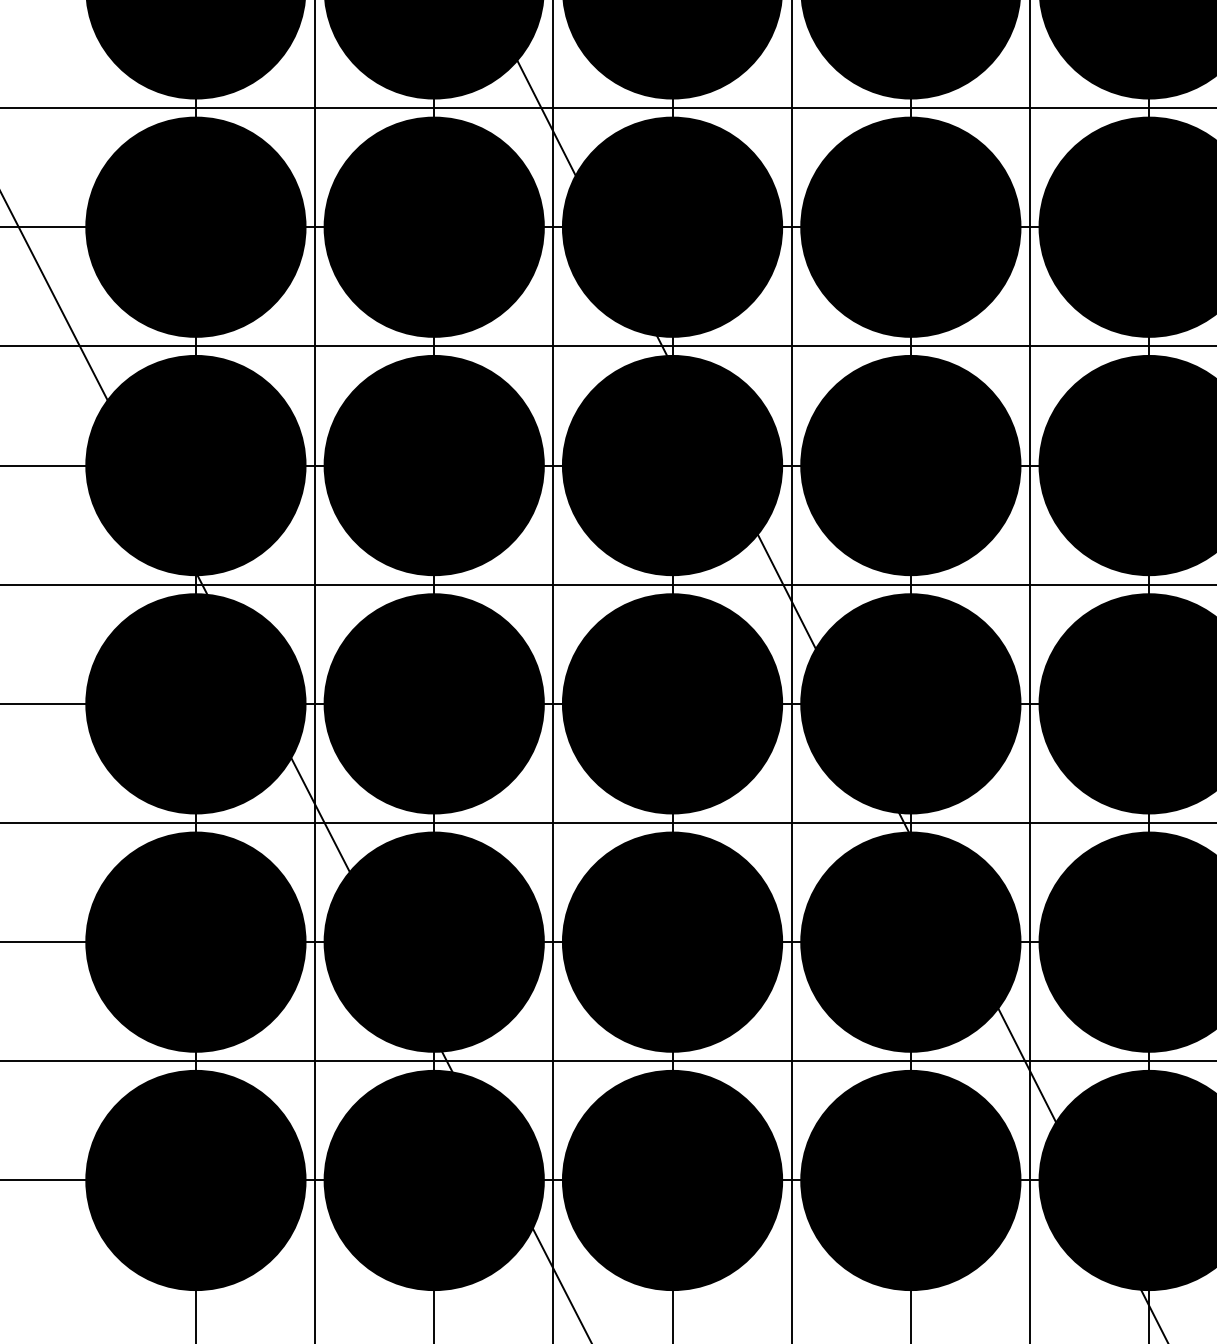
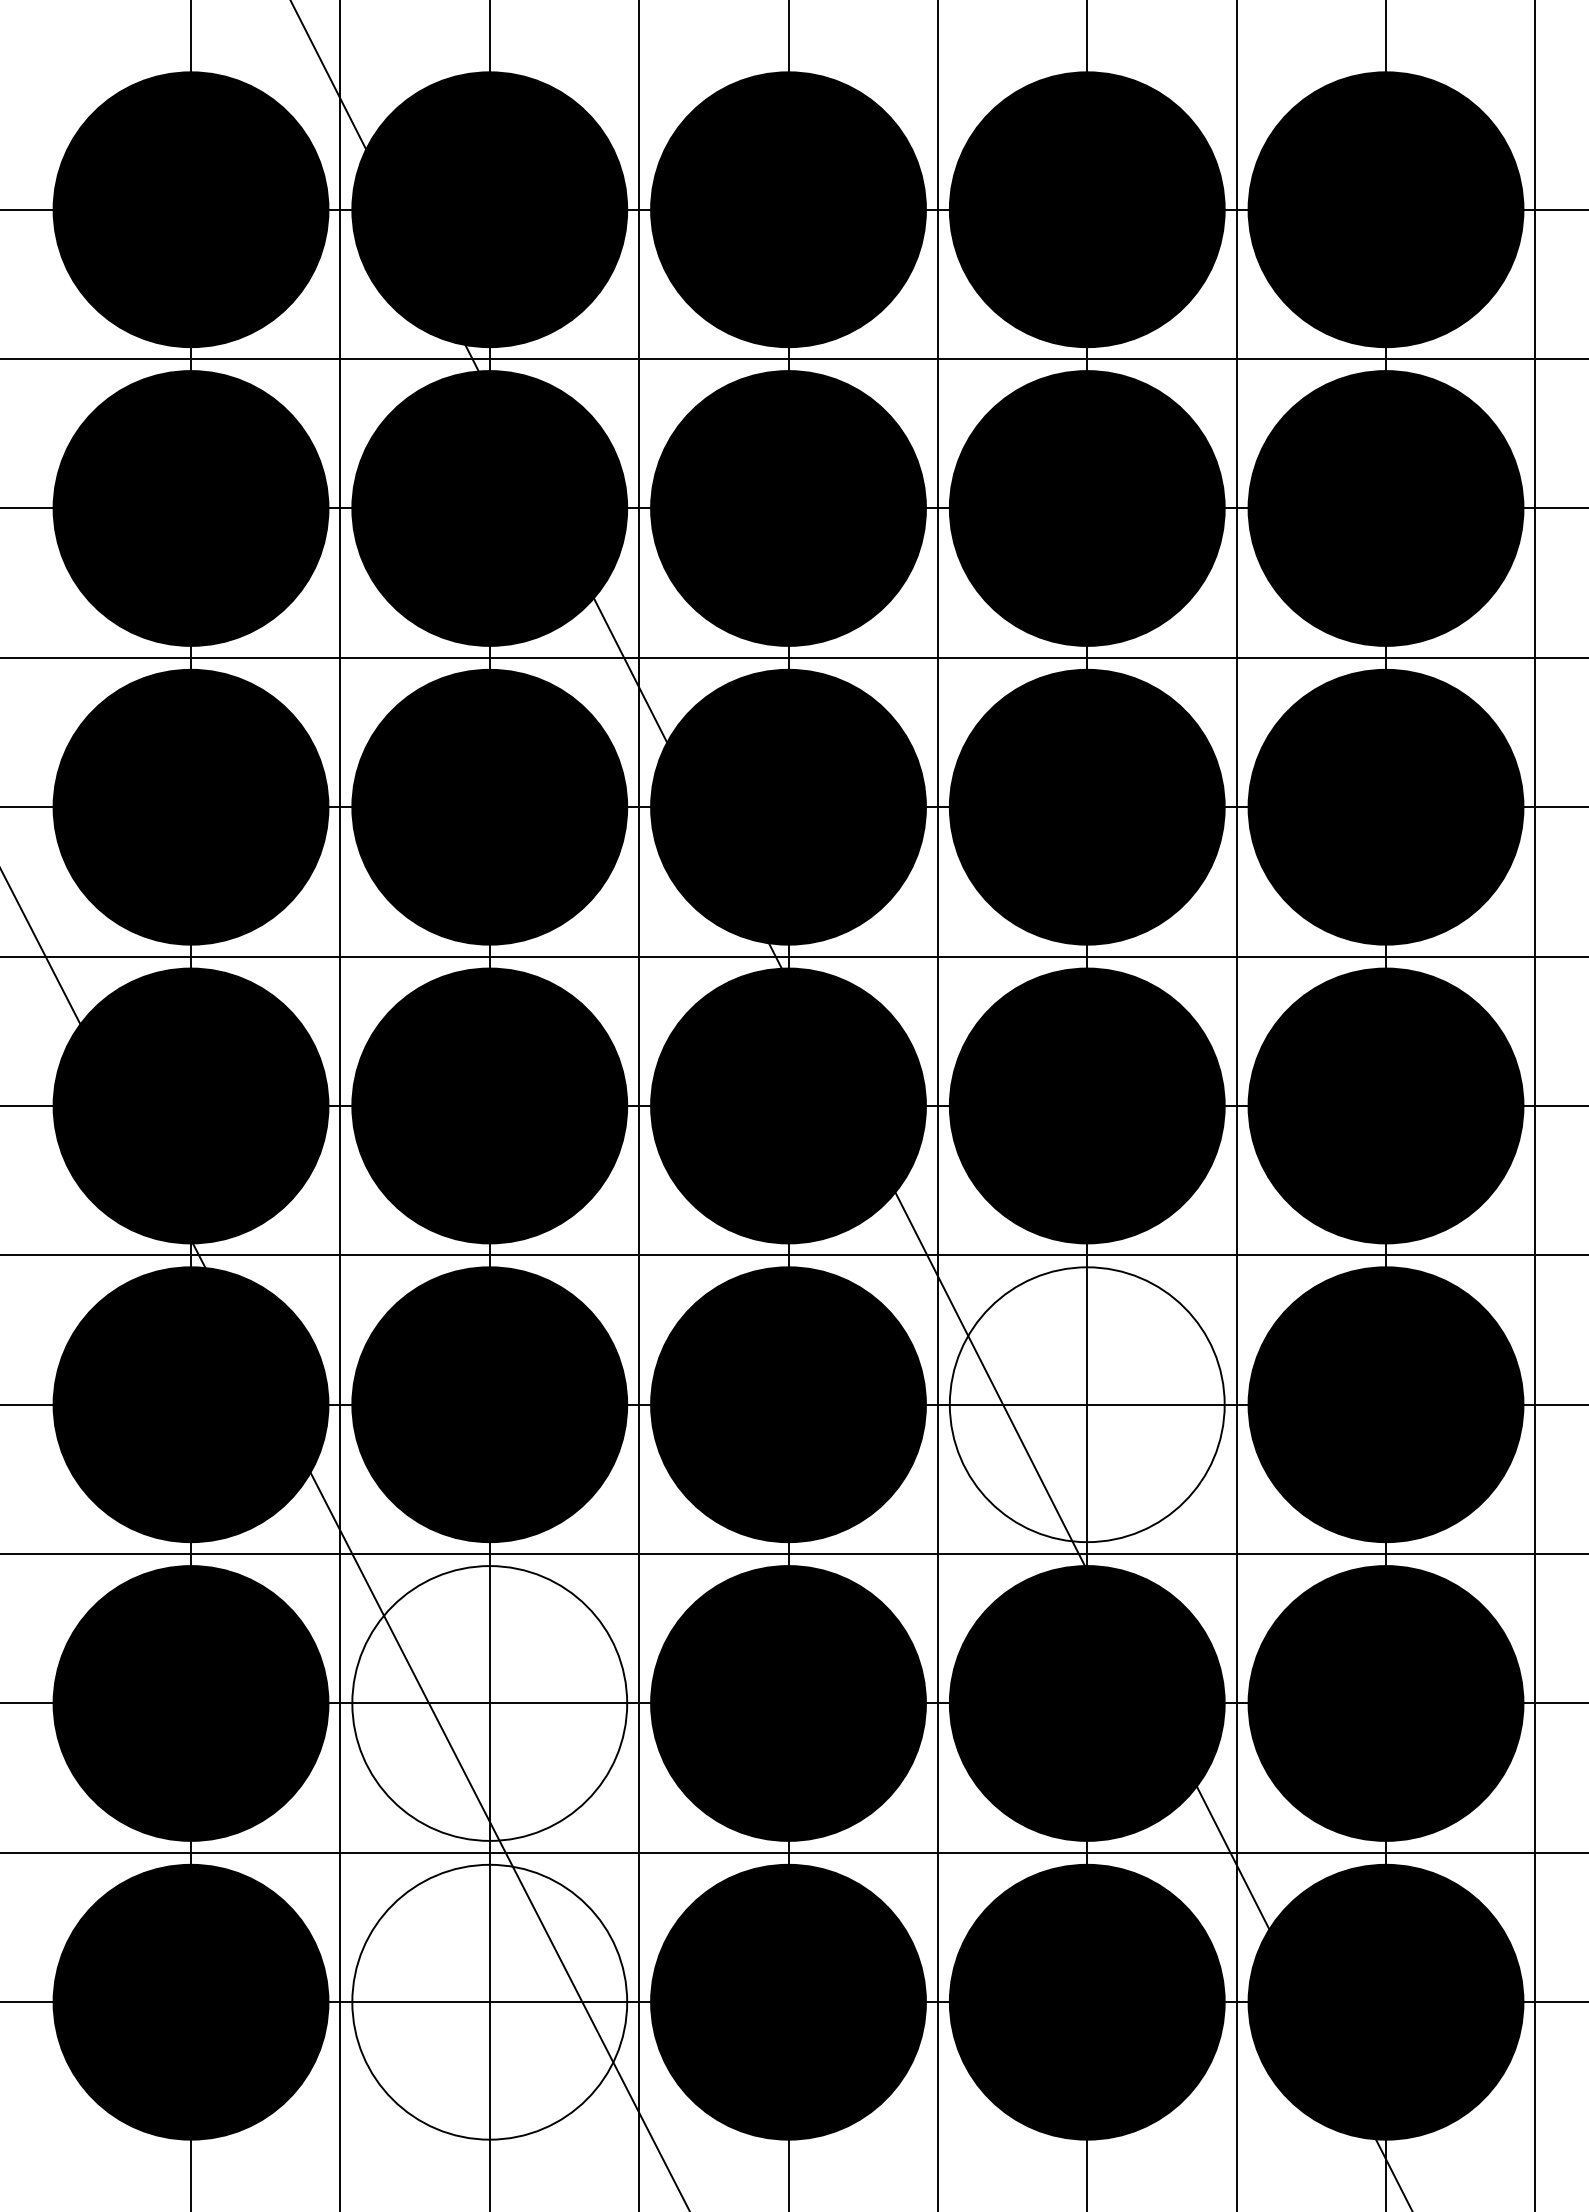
fill: (910, 703) -> (1086, 1404), removed
fill: (434, 942) -> (489, 1703), removed
fill: (434, 1179) -> (489, 2001), removed

